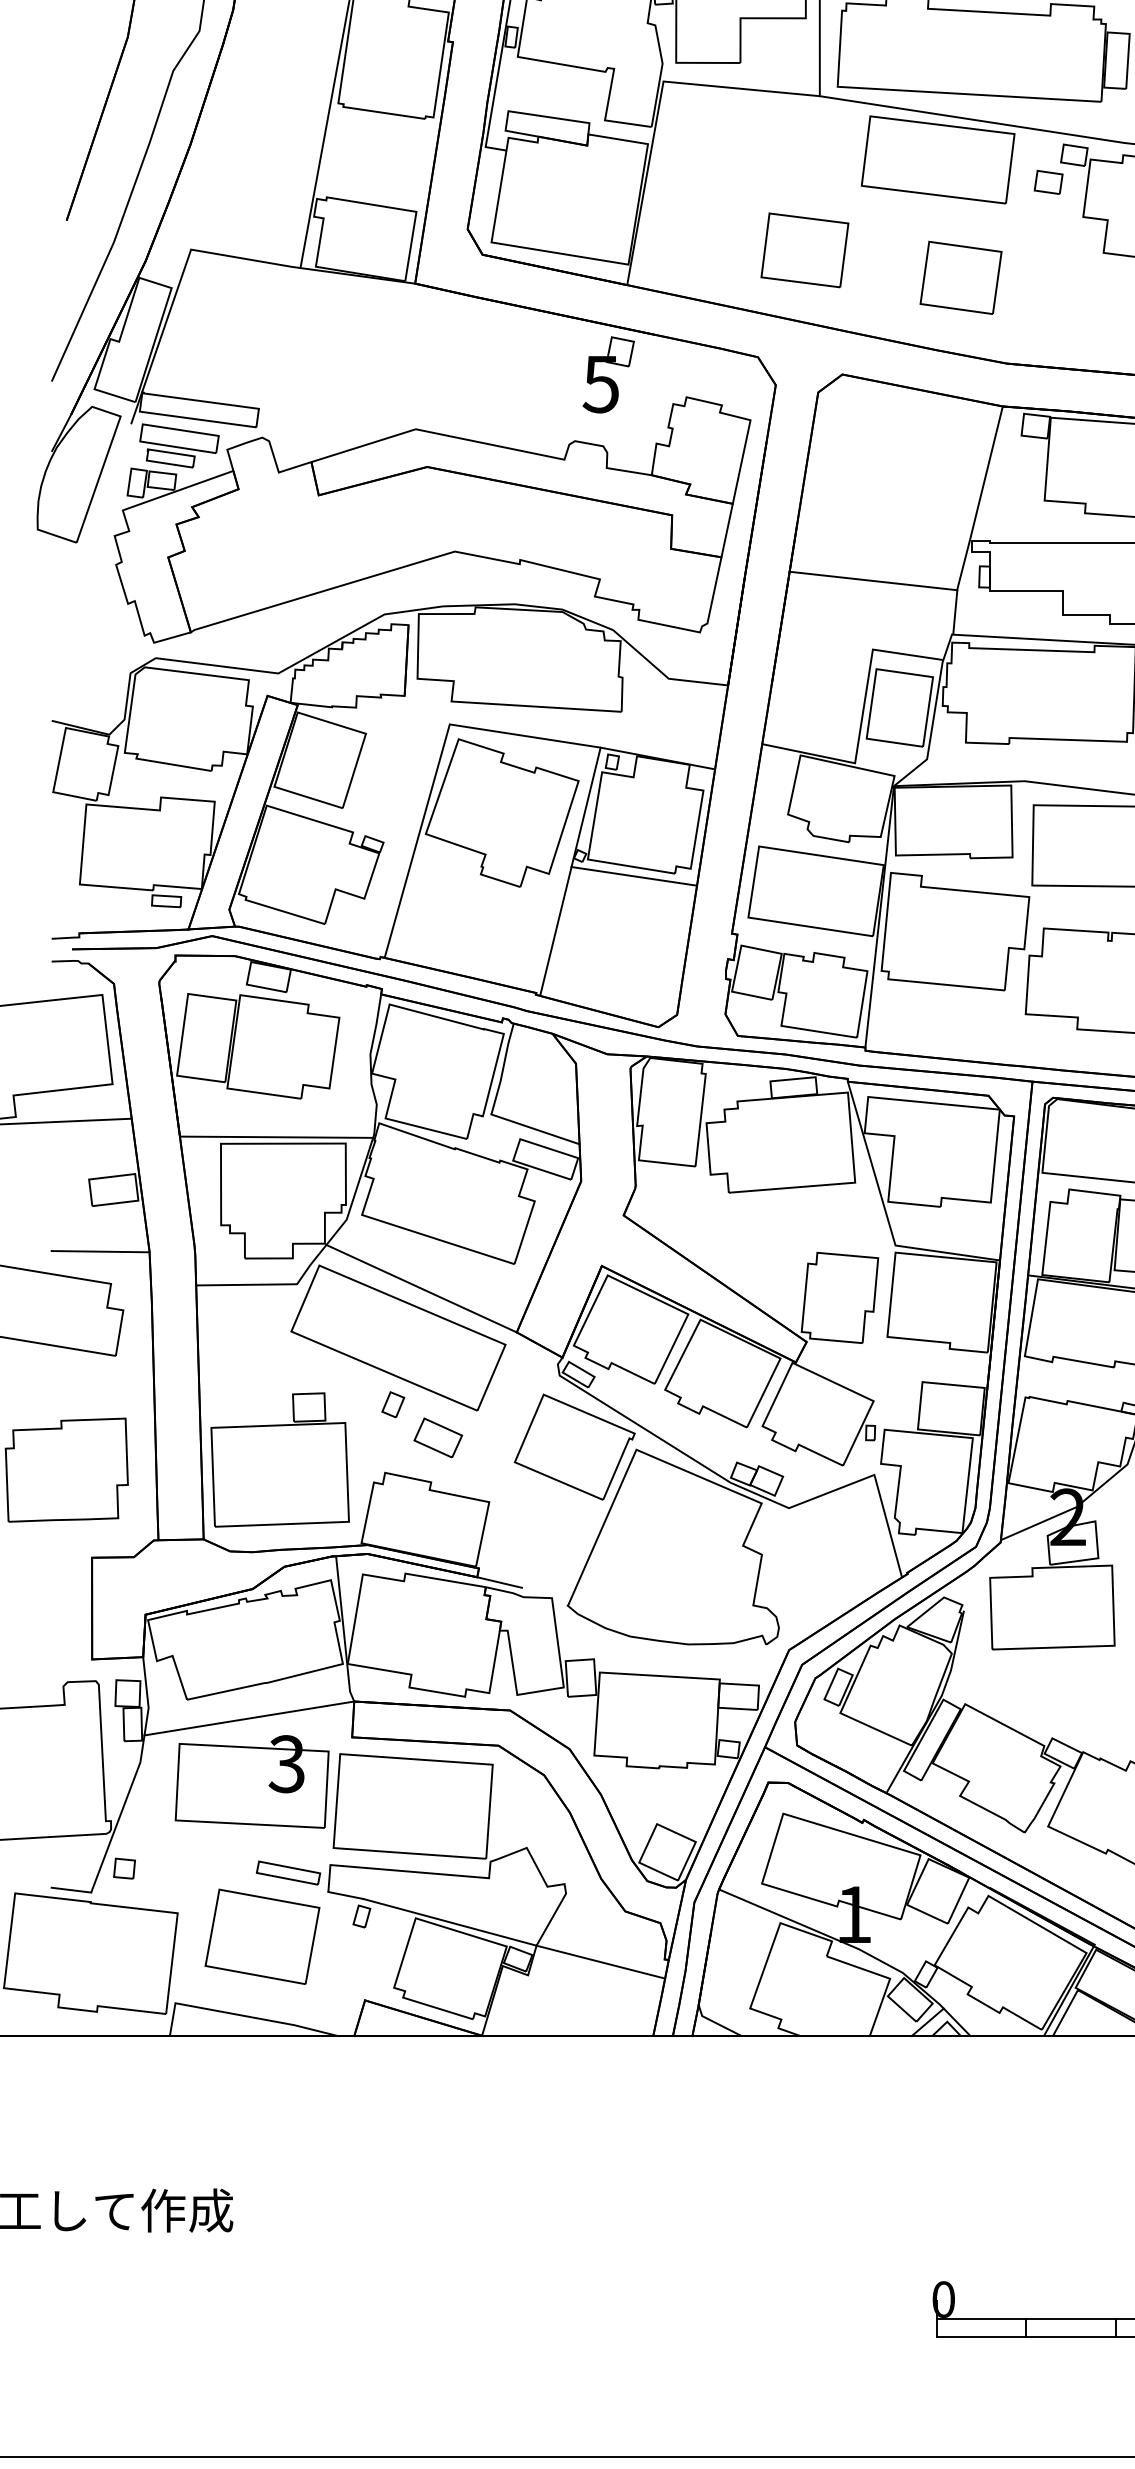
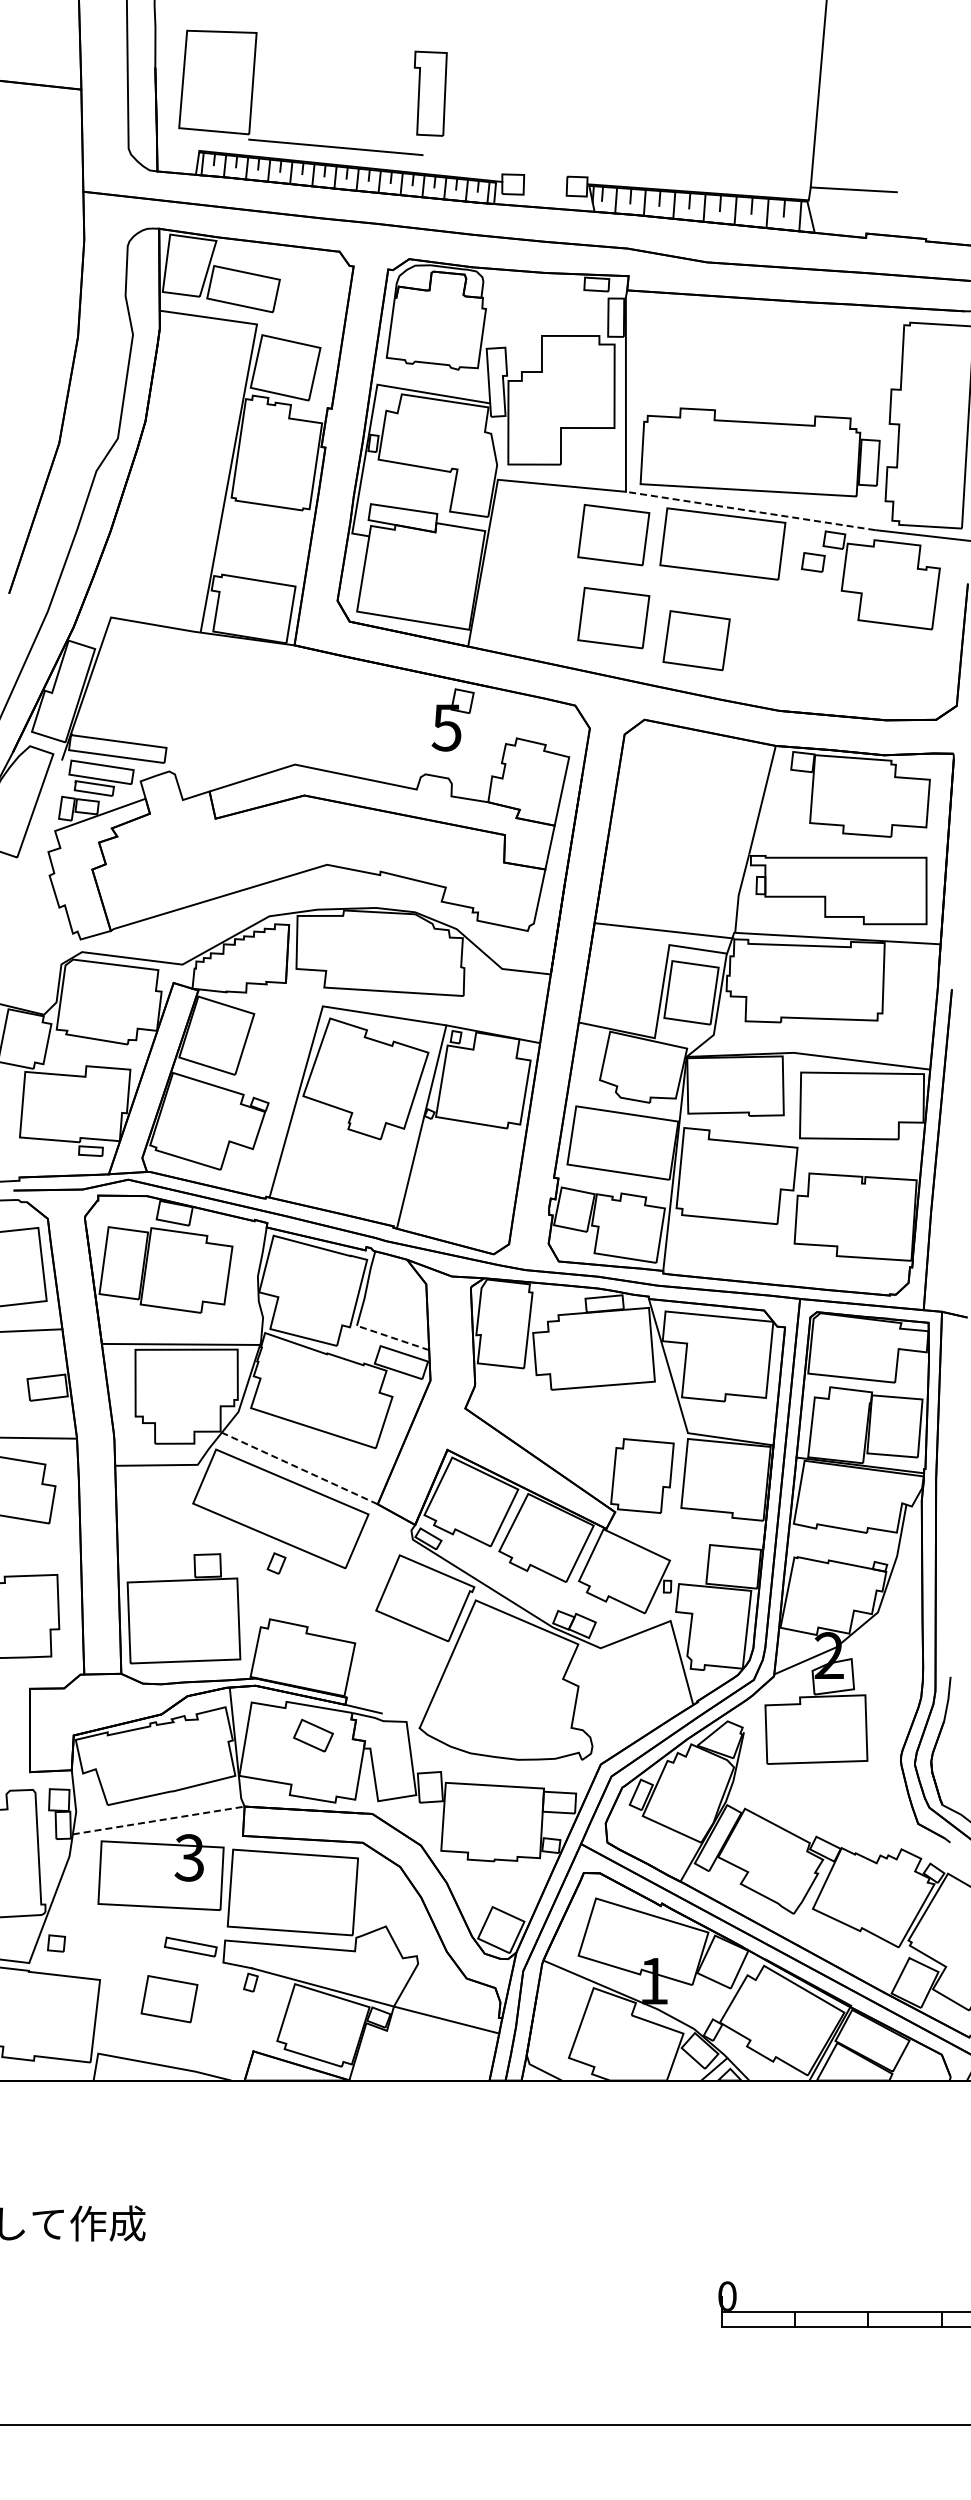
line: (971, 118) -> (750, 510), solid -> dashed
part: (804, 149) -> (613, 535), added
part: (960, 277) -> (696, 640), moved
line: (872, 580) -> (664, 930), moved
line: (633, 876) -> (473, 1130), removed
line: (534, 1128) -> (392, 1337), solid -> dashed
line: (421, 1288) -> (299, 1468), solid -> dashed
part: (438, 1437) -> (313, 1735), moved
line: (250, 1718) -> (159, 1820), solid -> dashed
part: (262, 1935) -> (169, 1998), size x0.6

